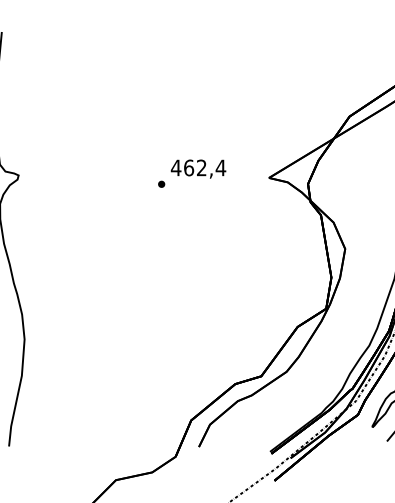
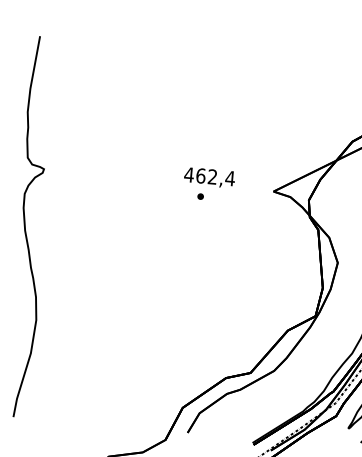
part: (161, 183) -> (200, 195), moved

